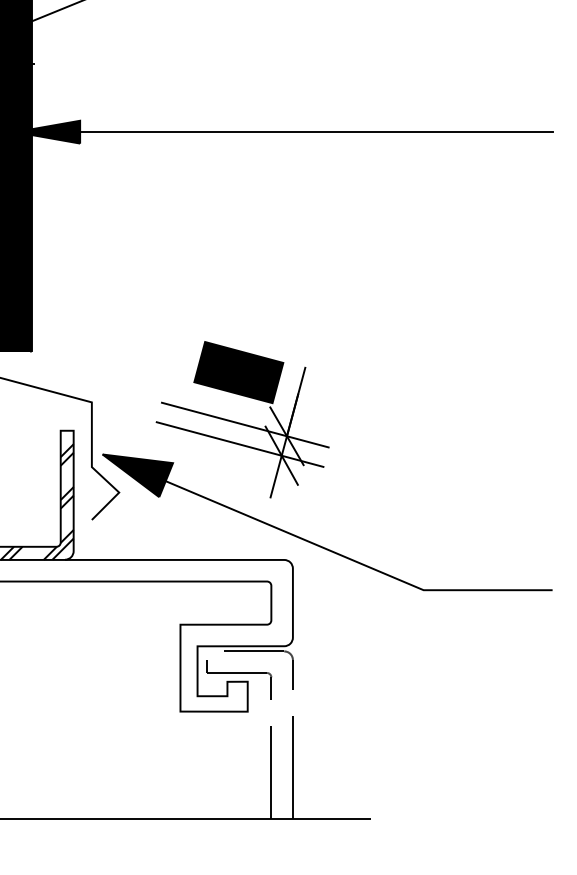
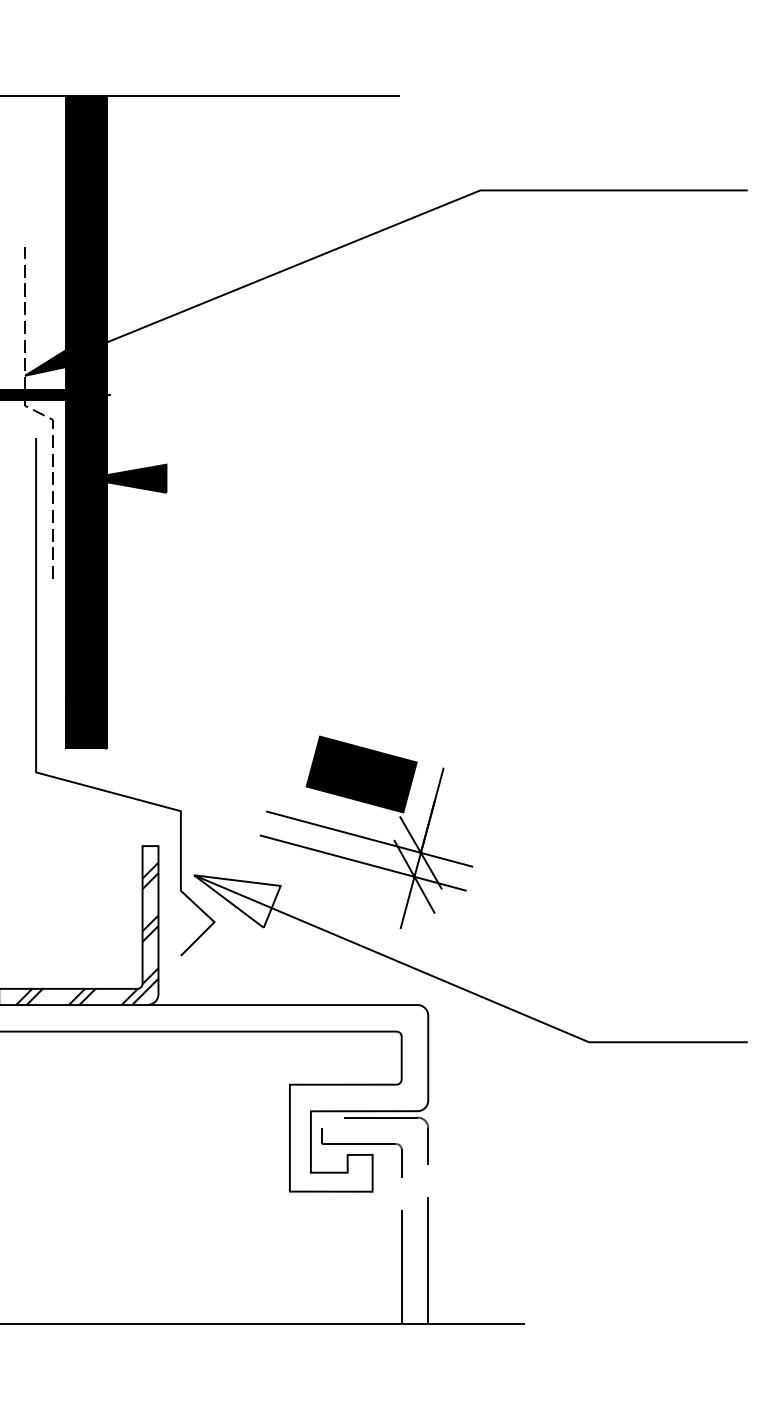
line: (283, 131) -> (416, 478), removed
fill: (137, 475) -> (237, 901), removed

